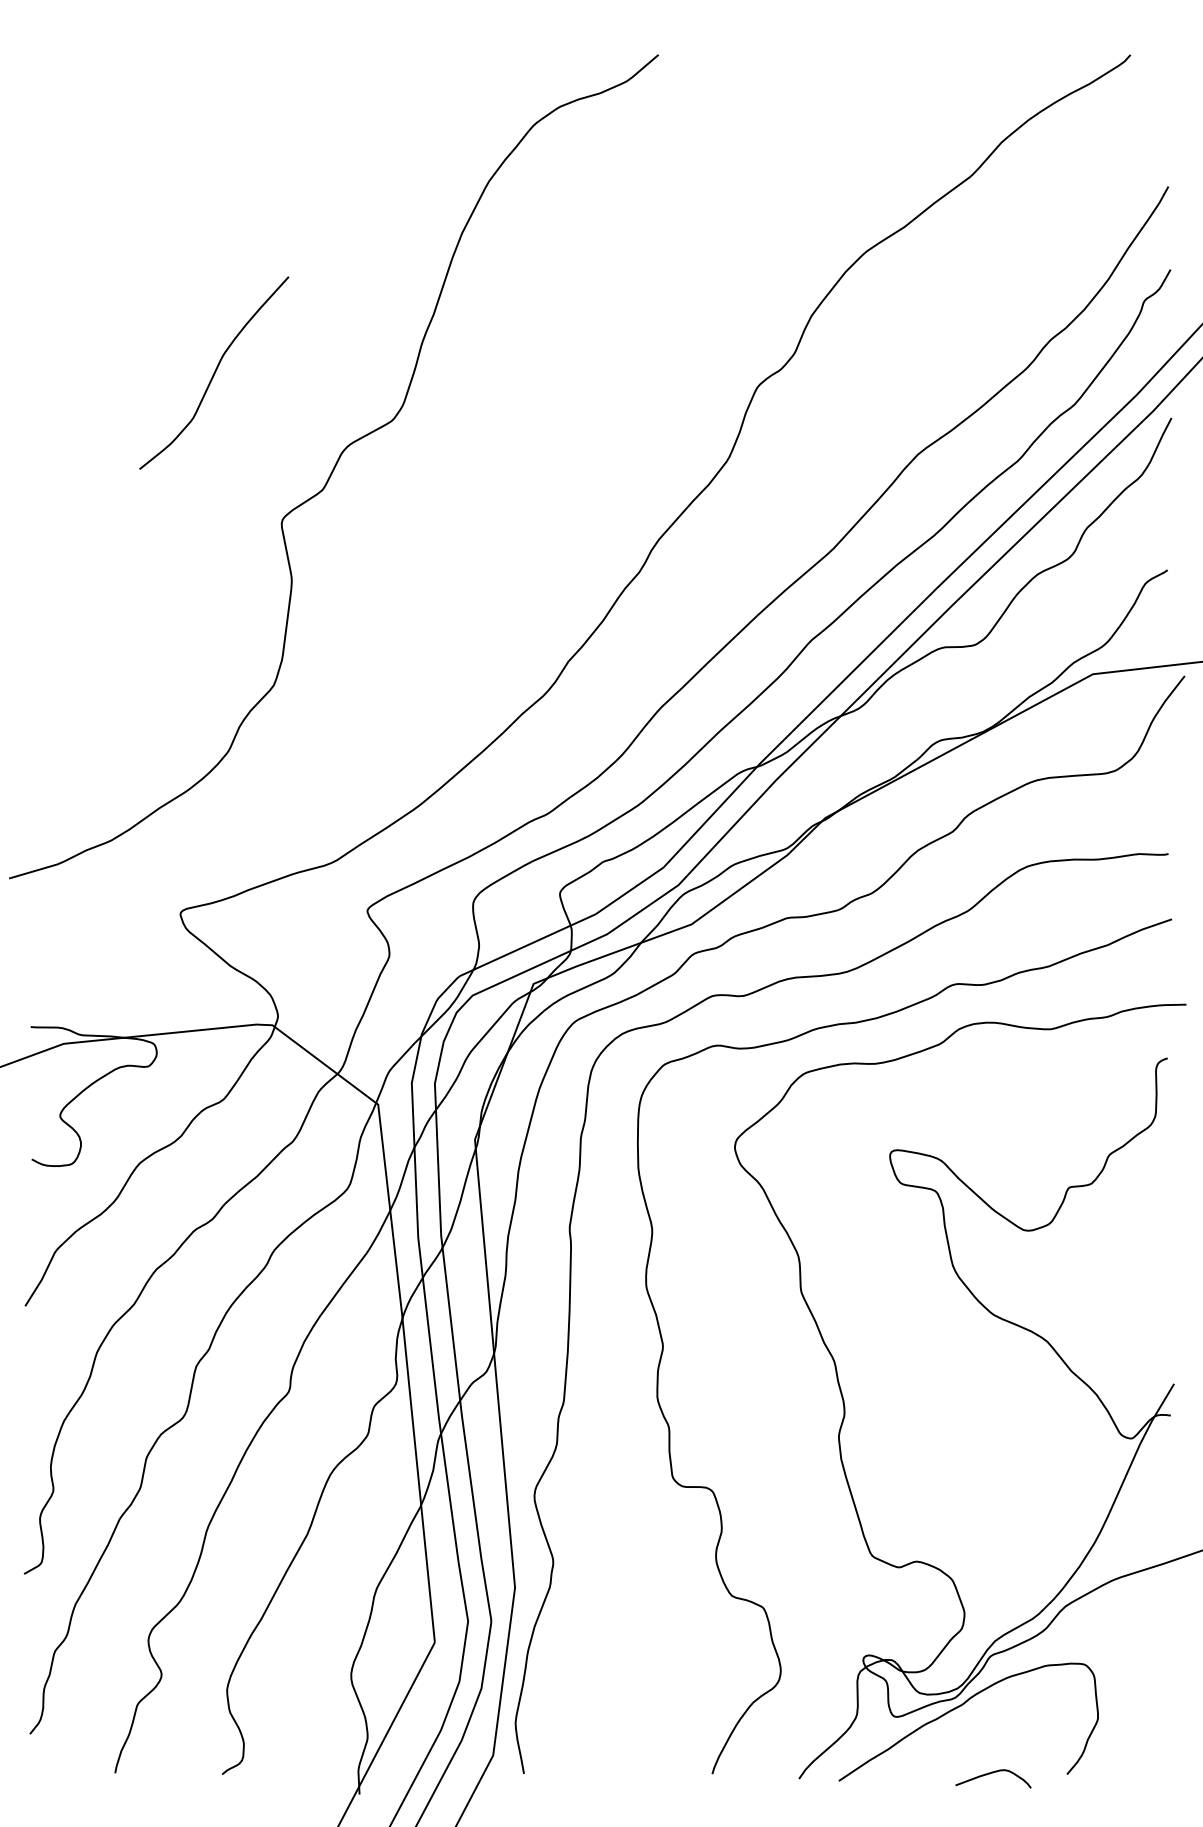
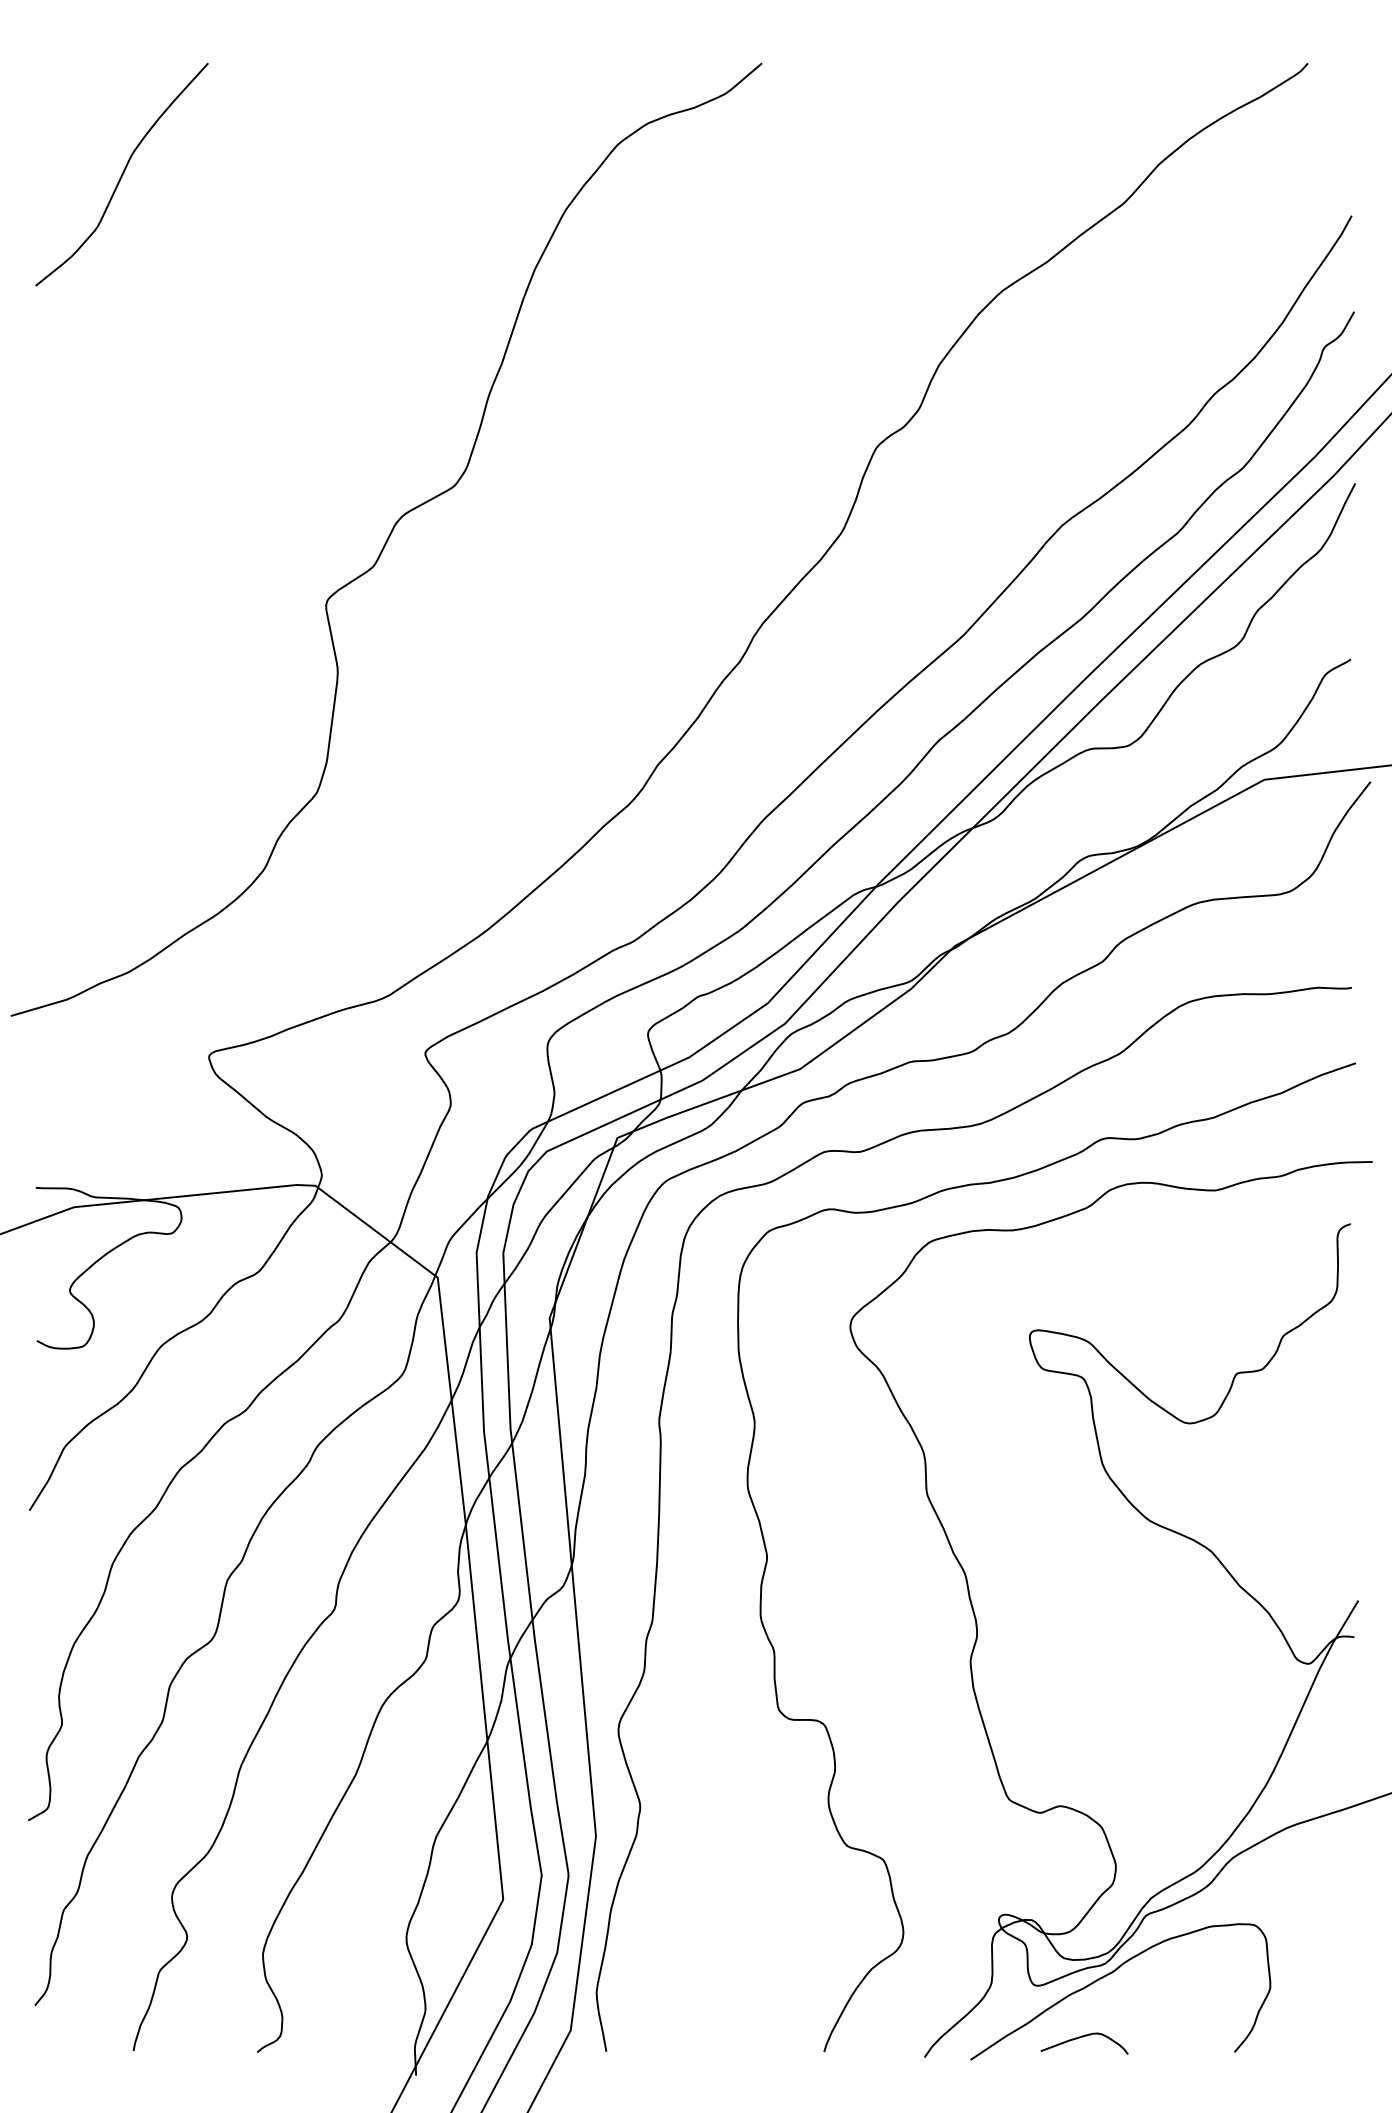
curve: (214, 372) -> (122, 173), moved
curve: (993, 1773) -> (1084, 2037), moved

